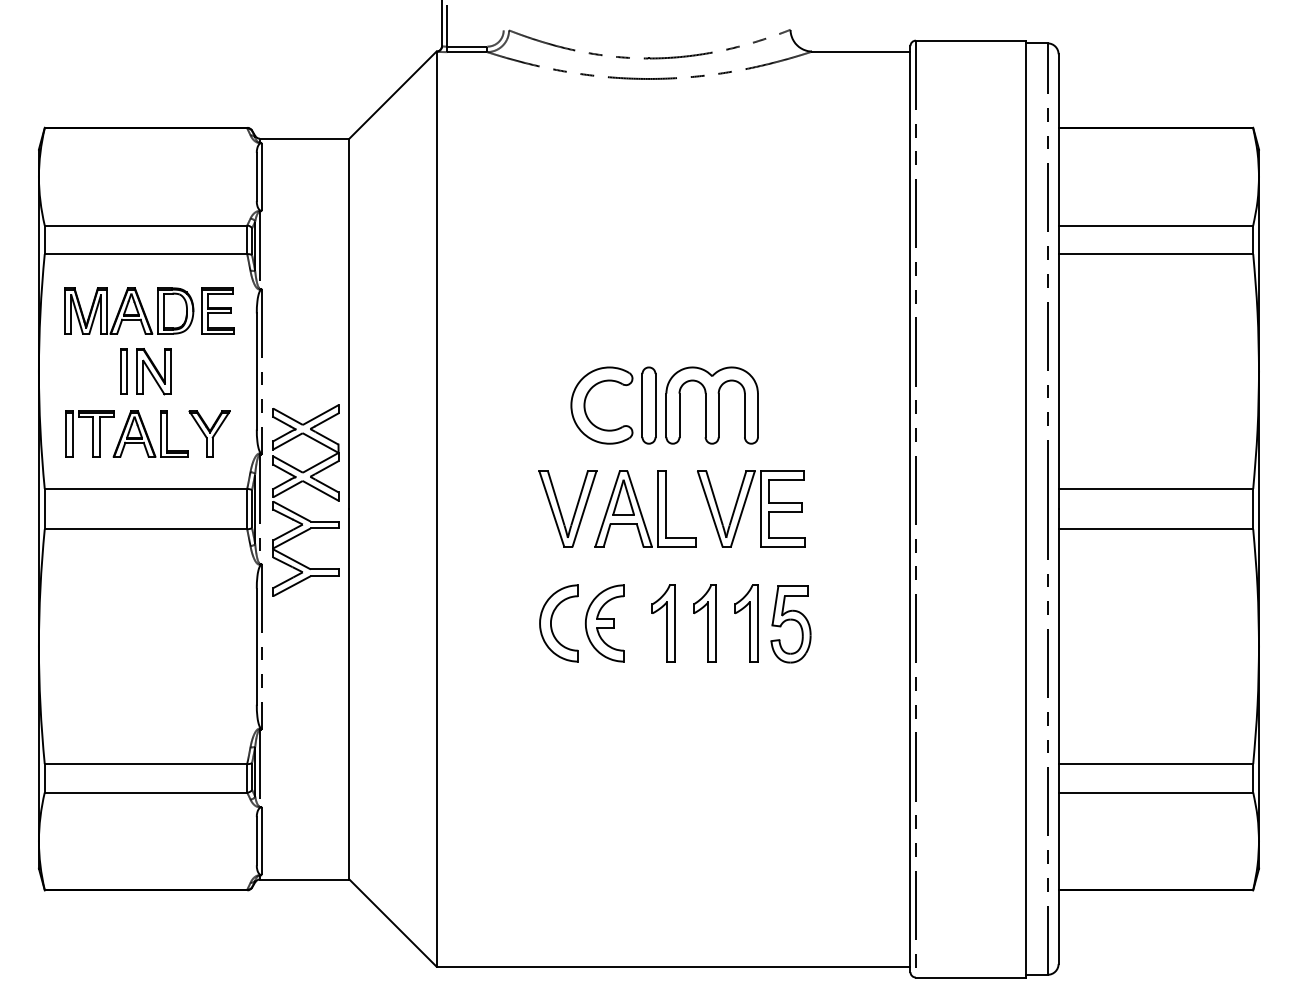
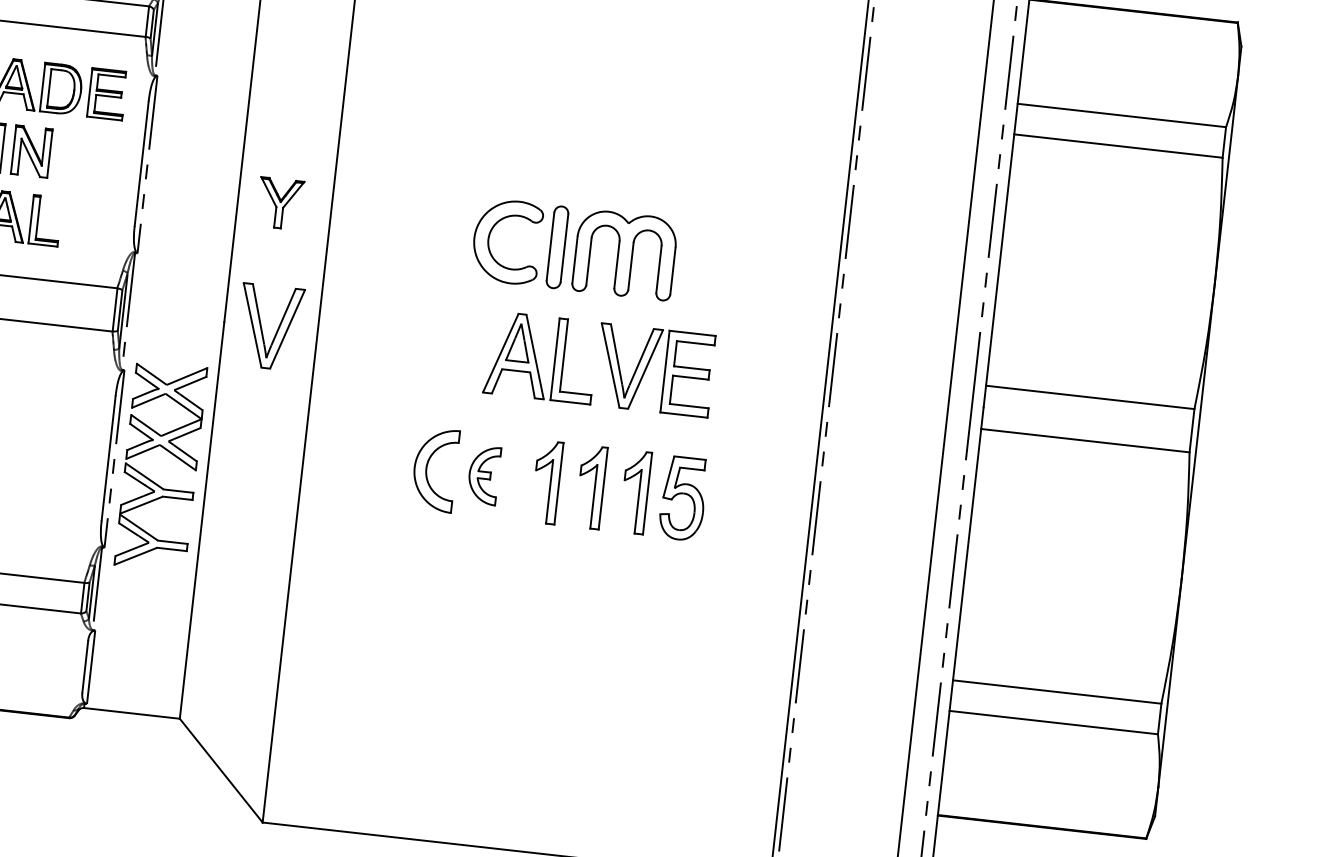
part: (209, 433) -> (280, 203), moved
part: (312, 487) -> (169, 453), moved
part: (561, 511) -> (262, 329), moved
part: (604, 623) -> (483, 475), size x0.7

